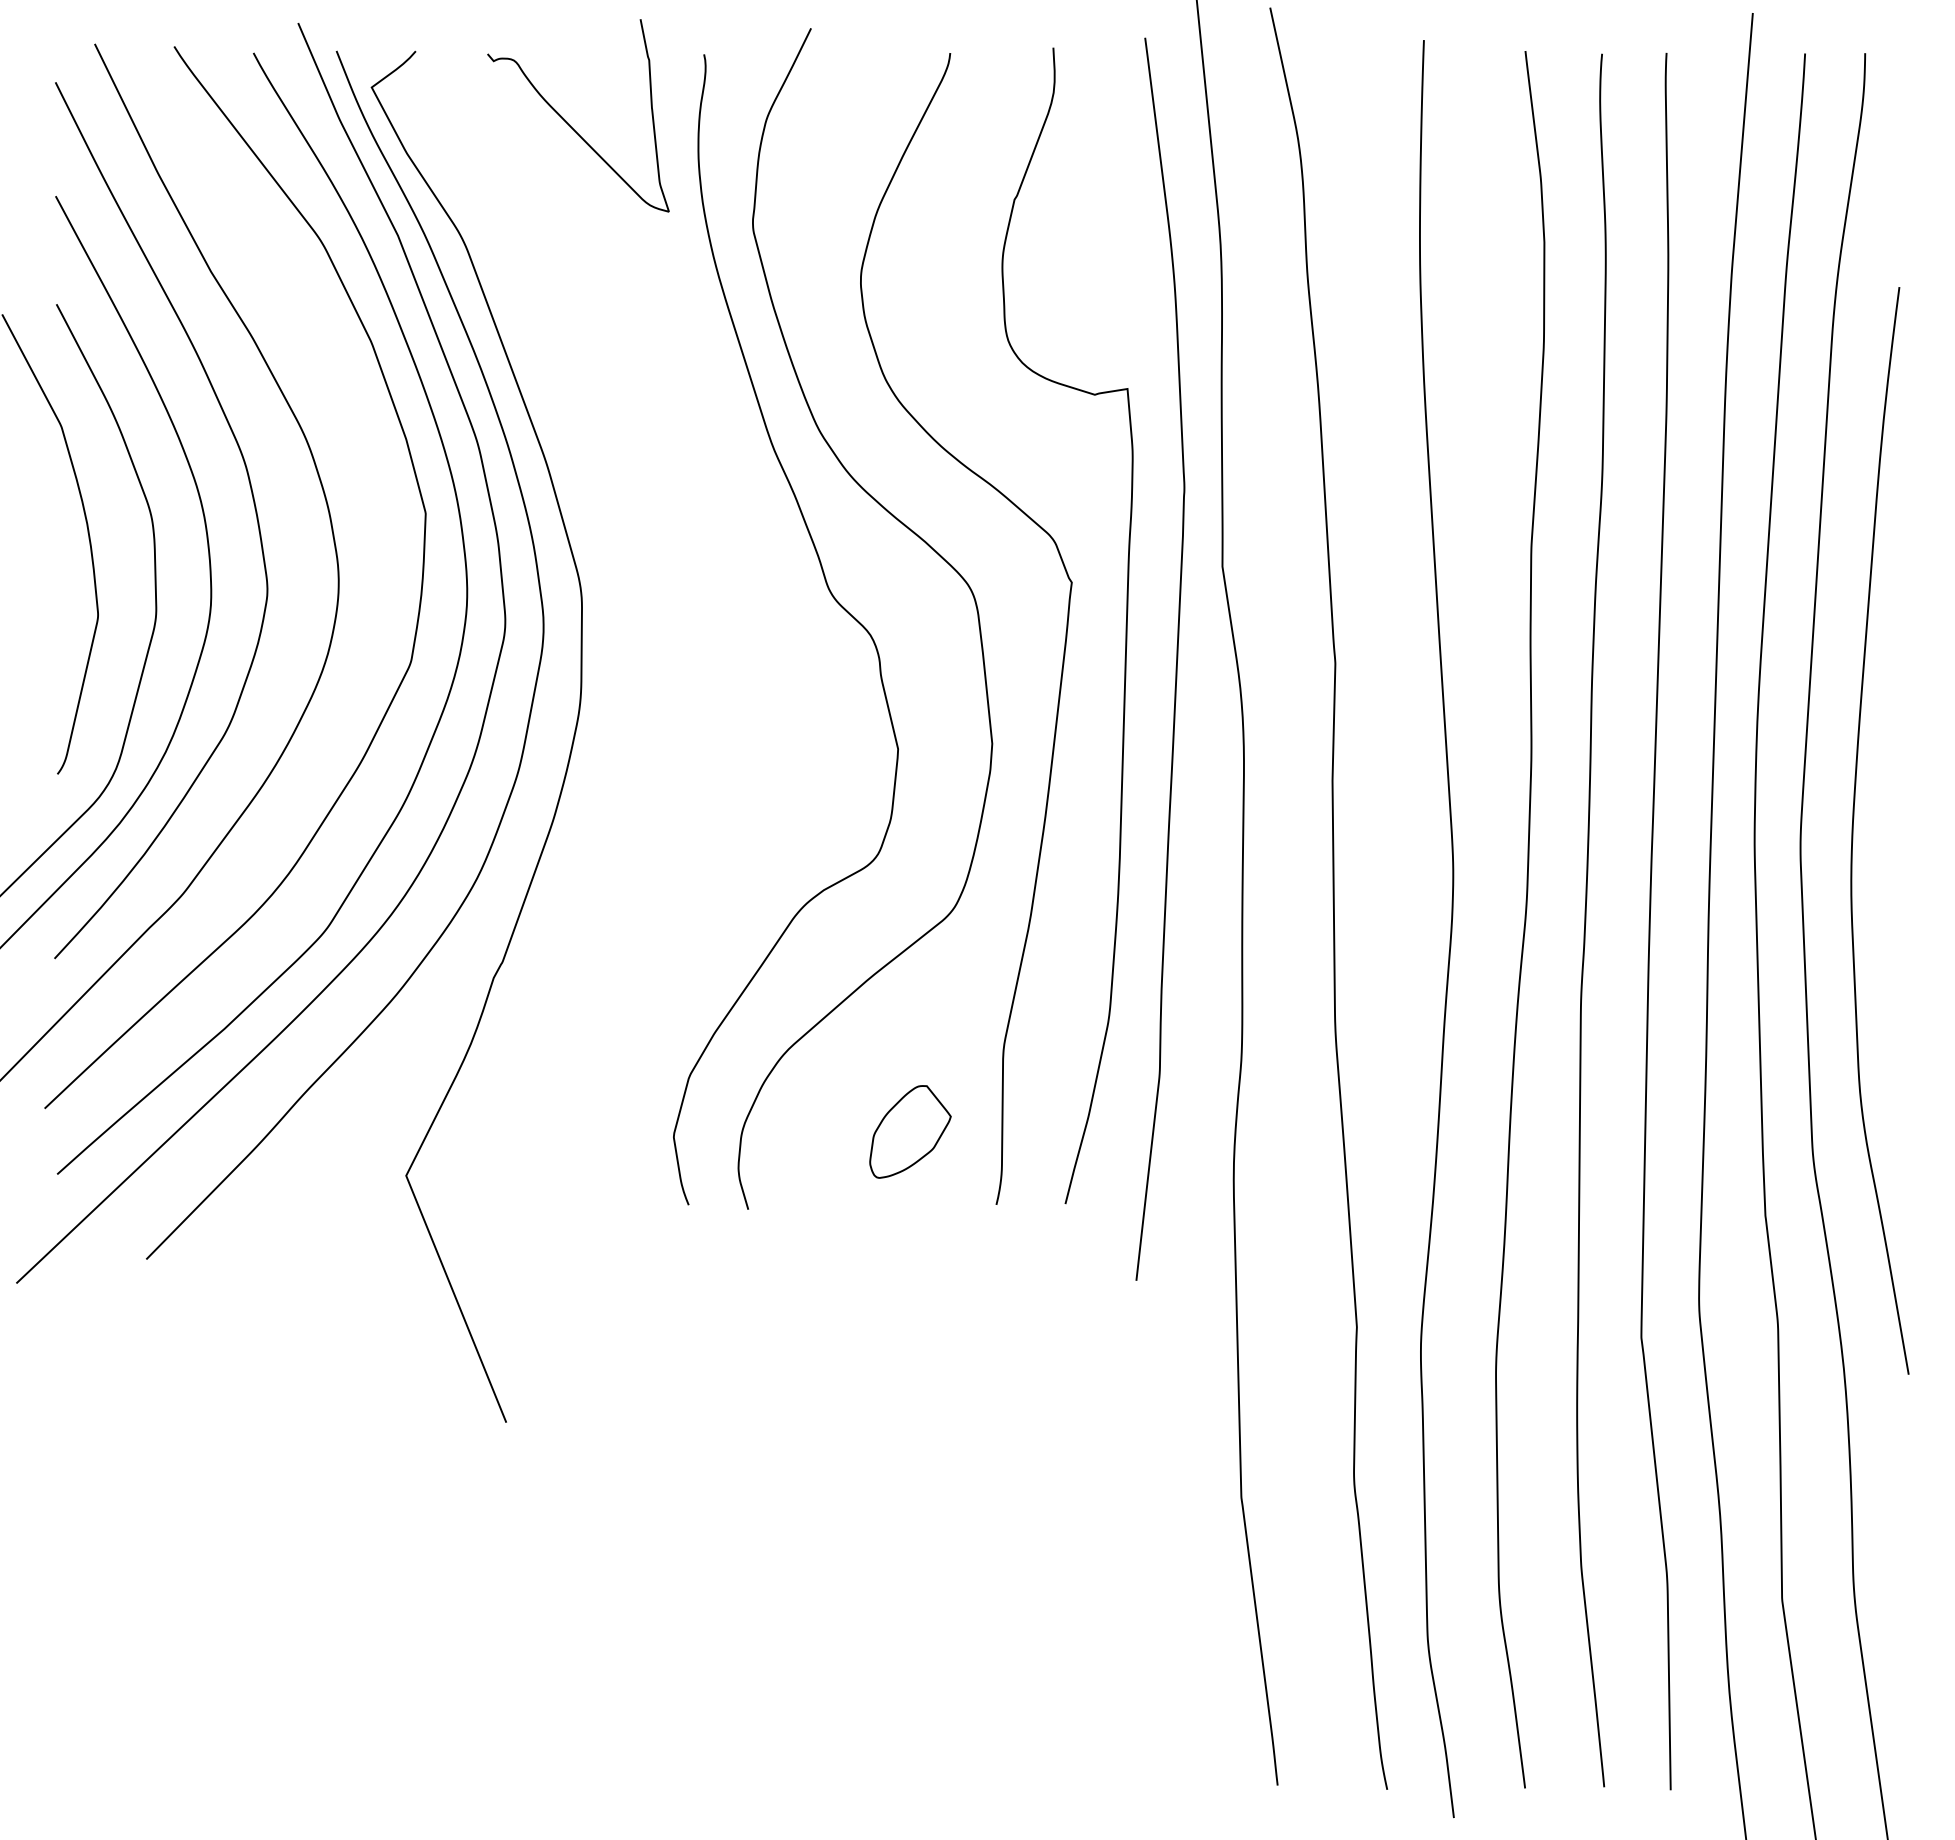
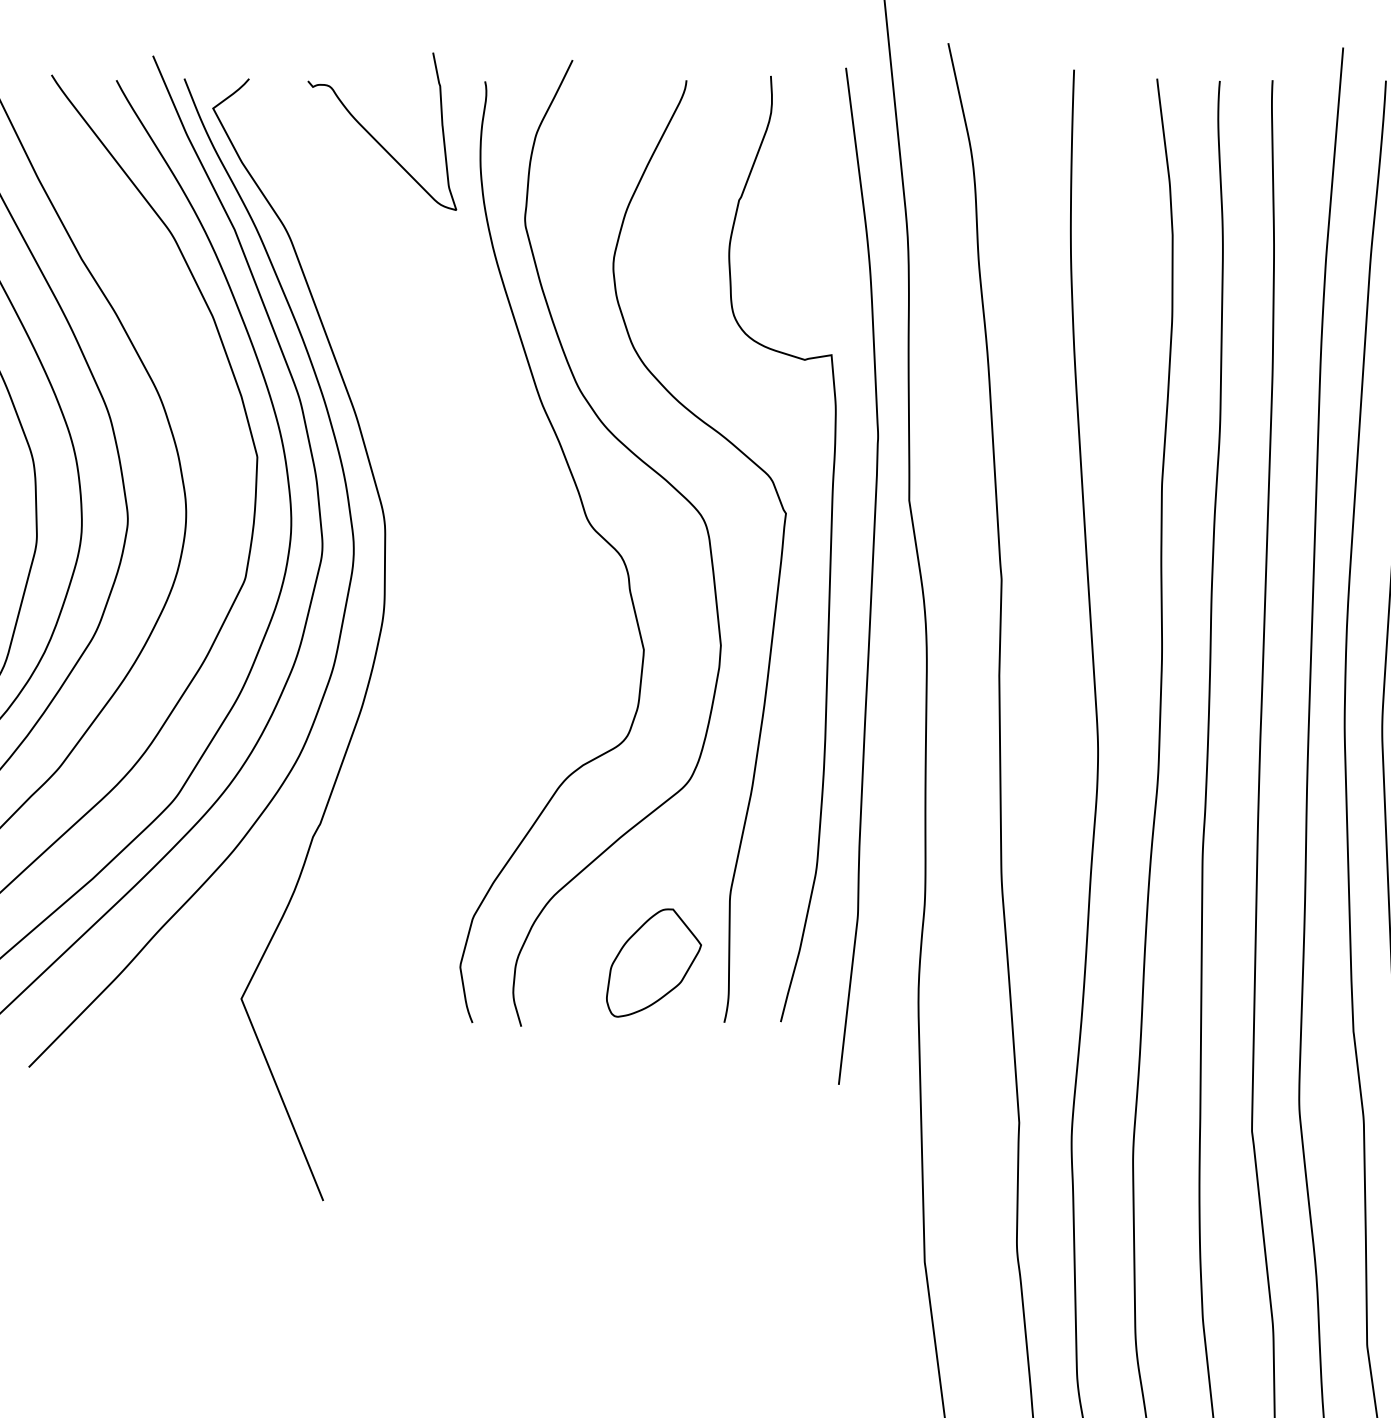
part: (910, 1131) -> (654, 962), size x1.43

